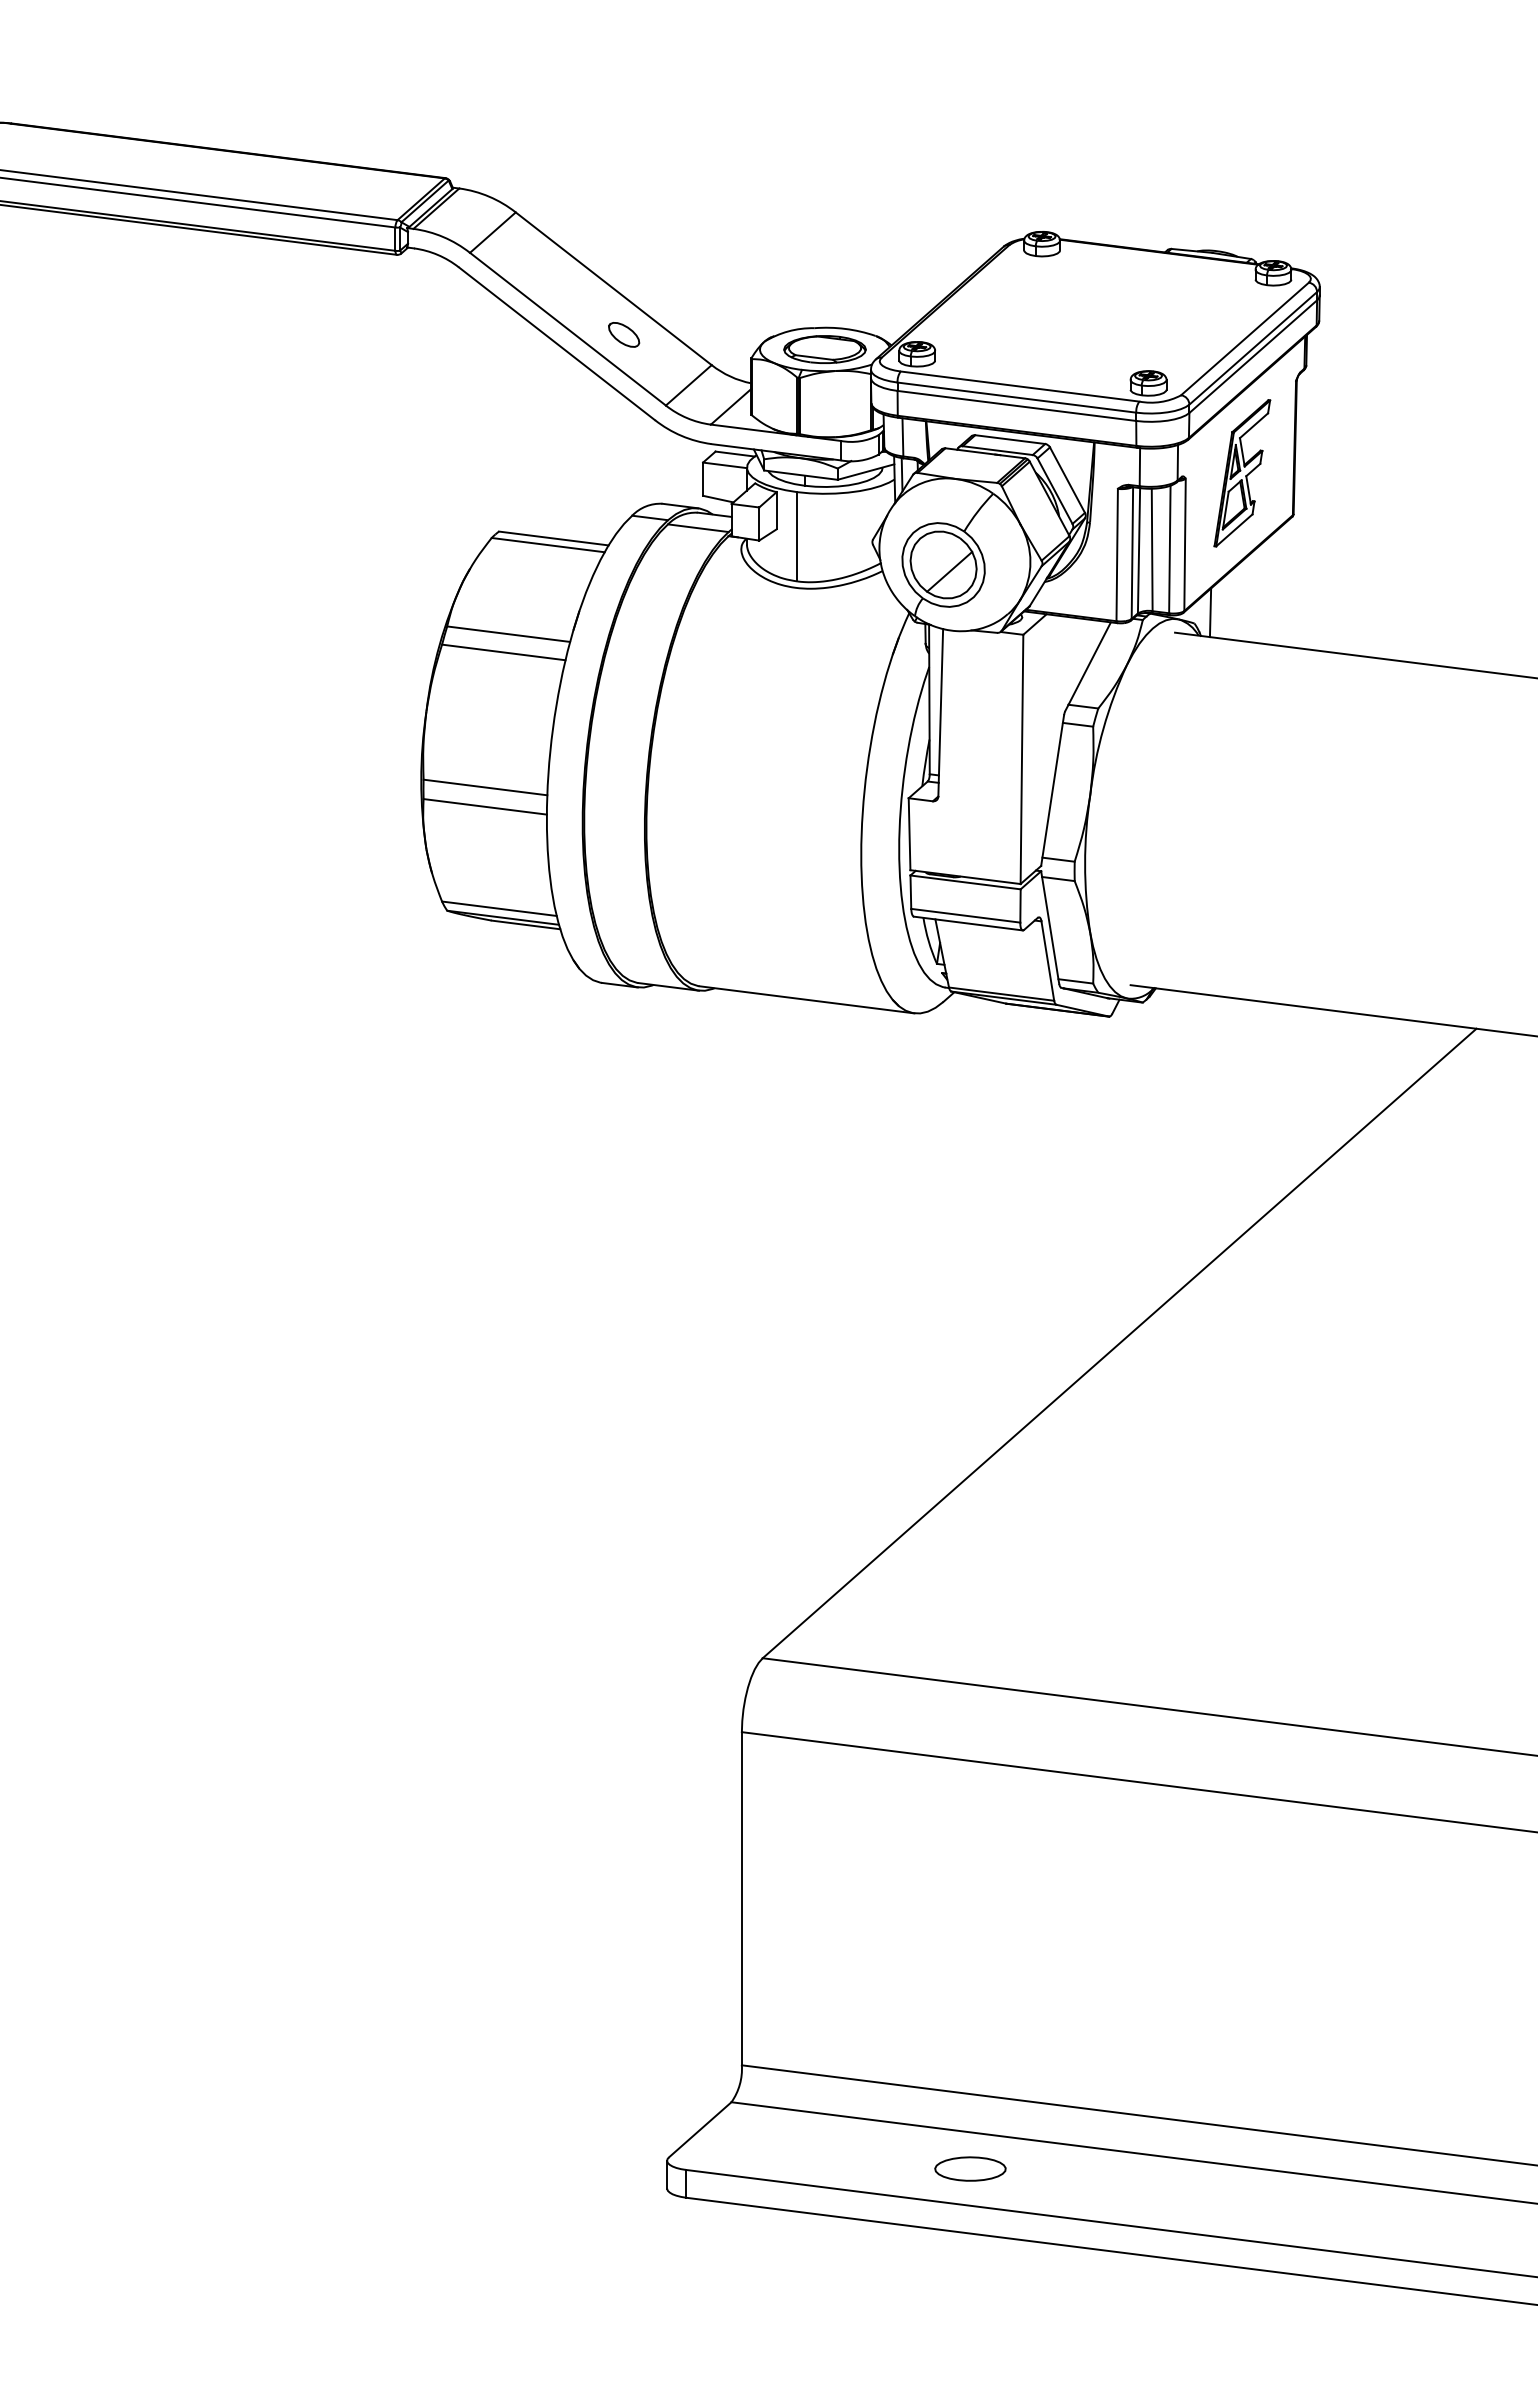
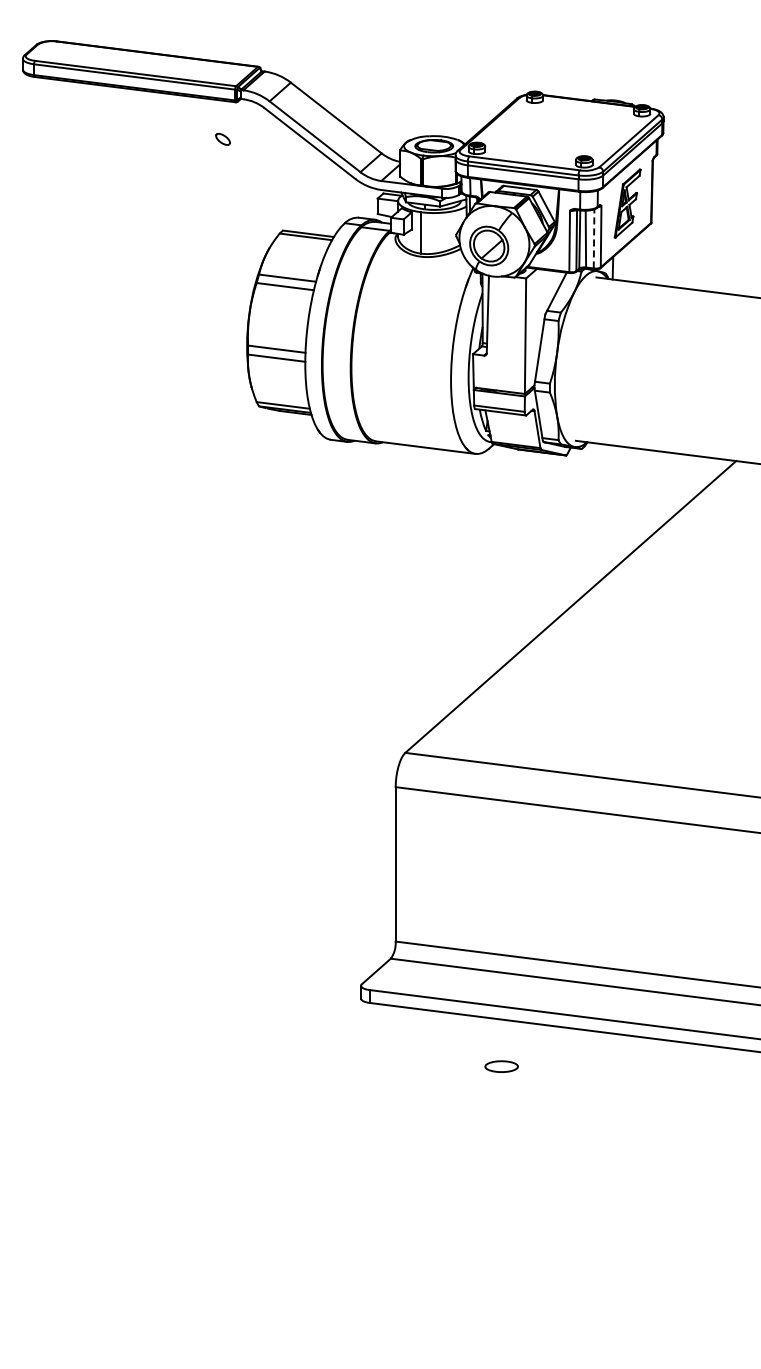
part: (622, 335) -> (222, 139), moved
line: (1170, 548) -> (594, 238), solid -> dashed
part: (970, 2168) -> (501, 1066), moved

